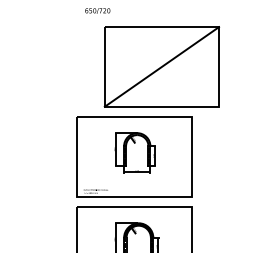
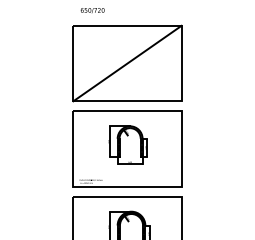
part: (161, 66) -> (127, 63), moved

